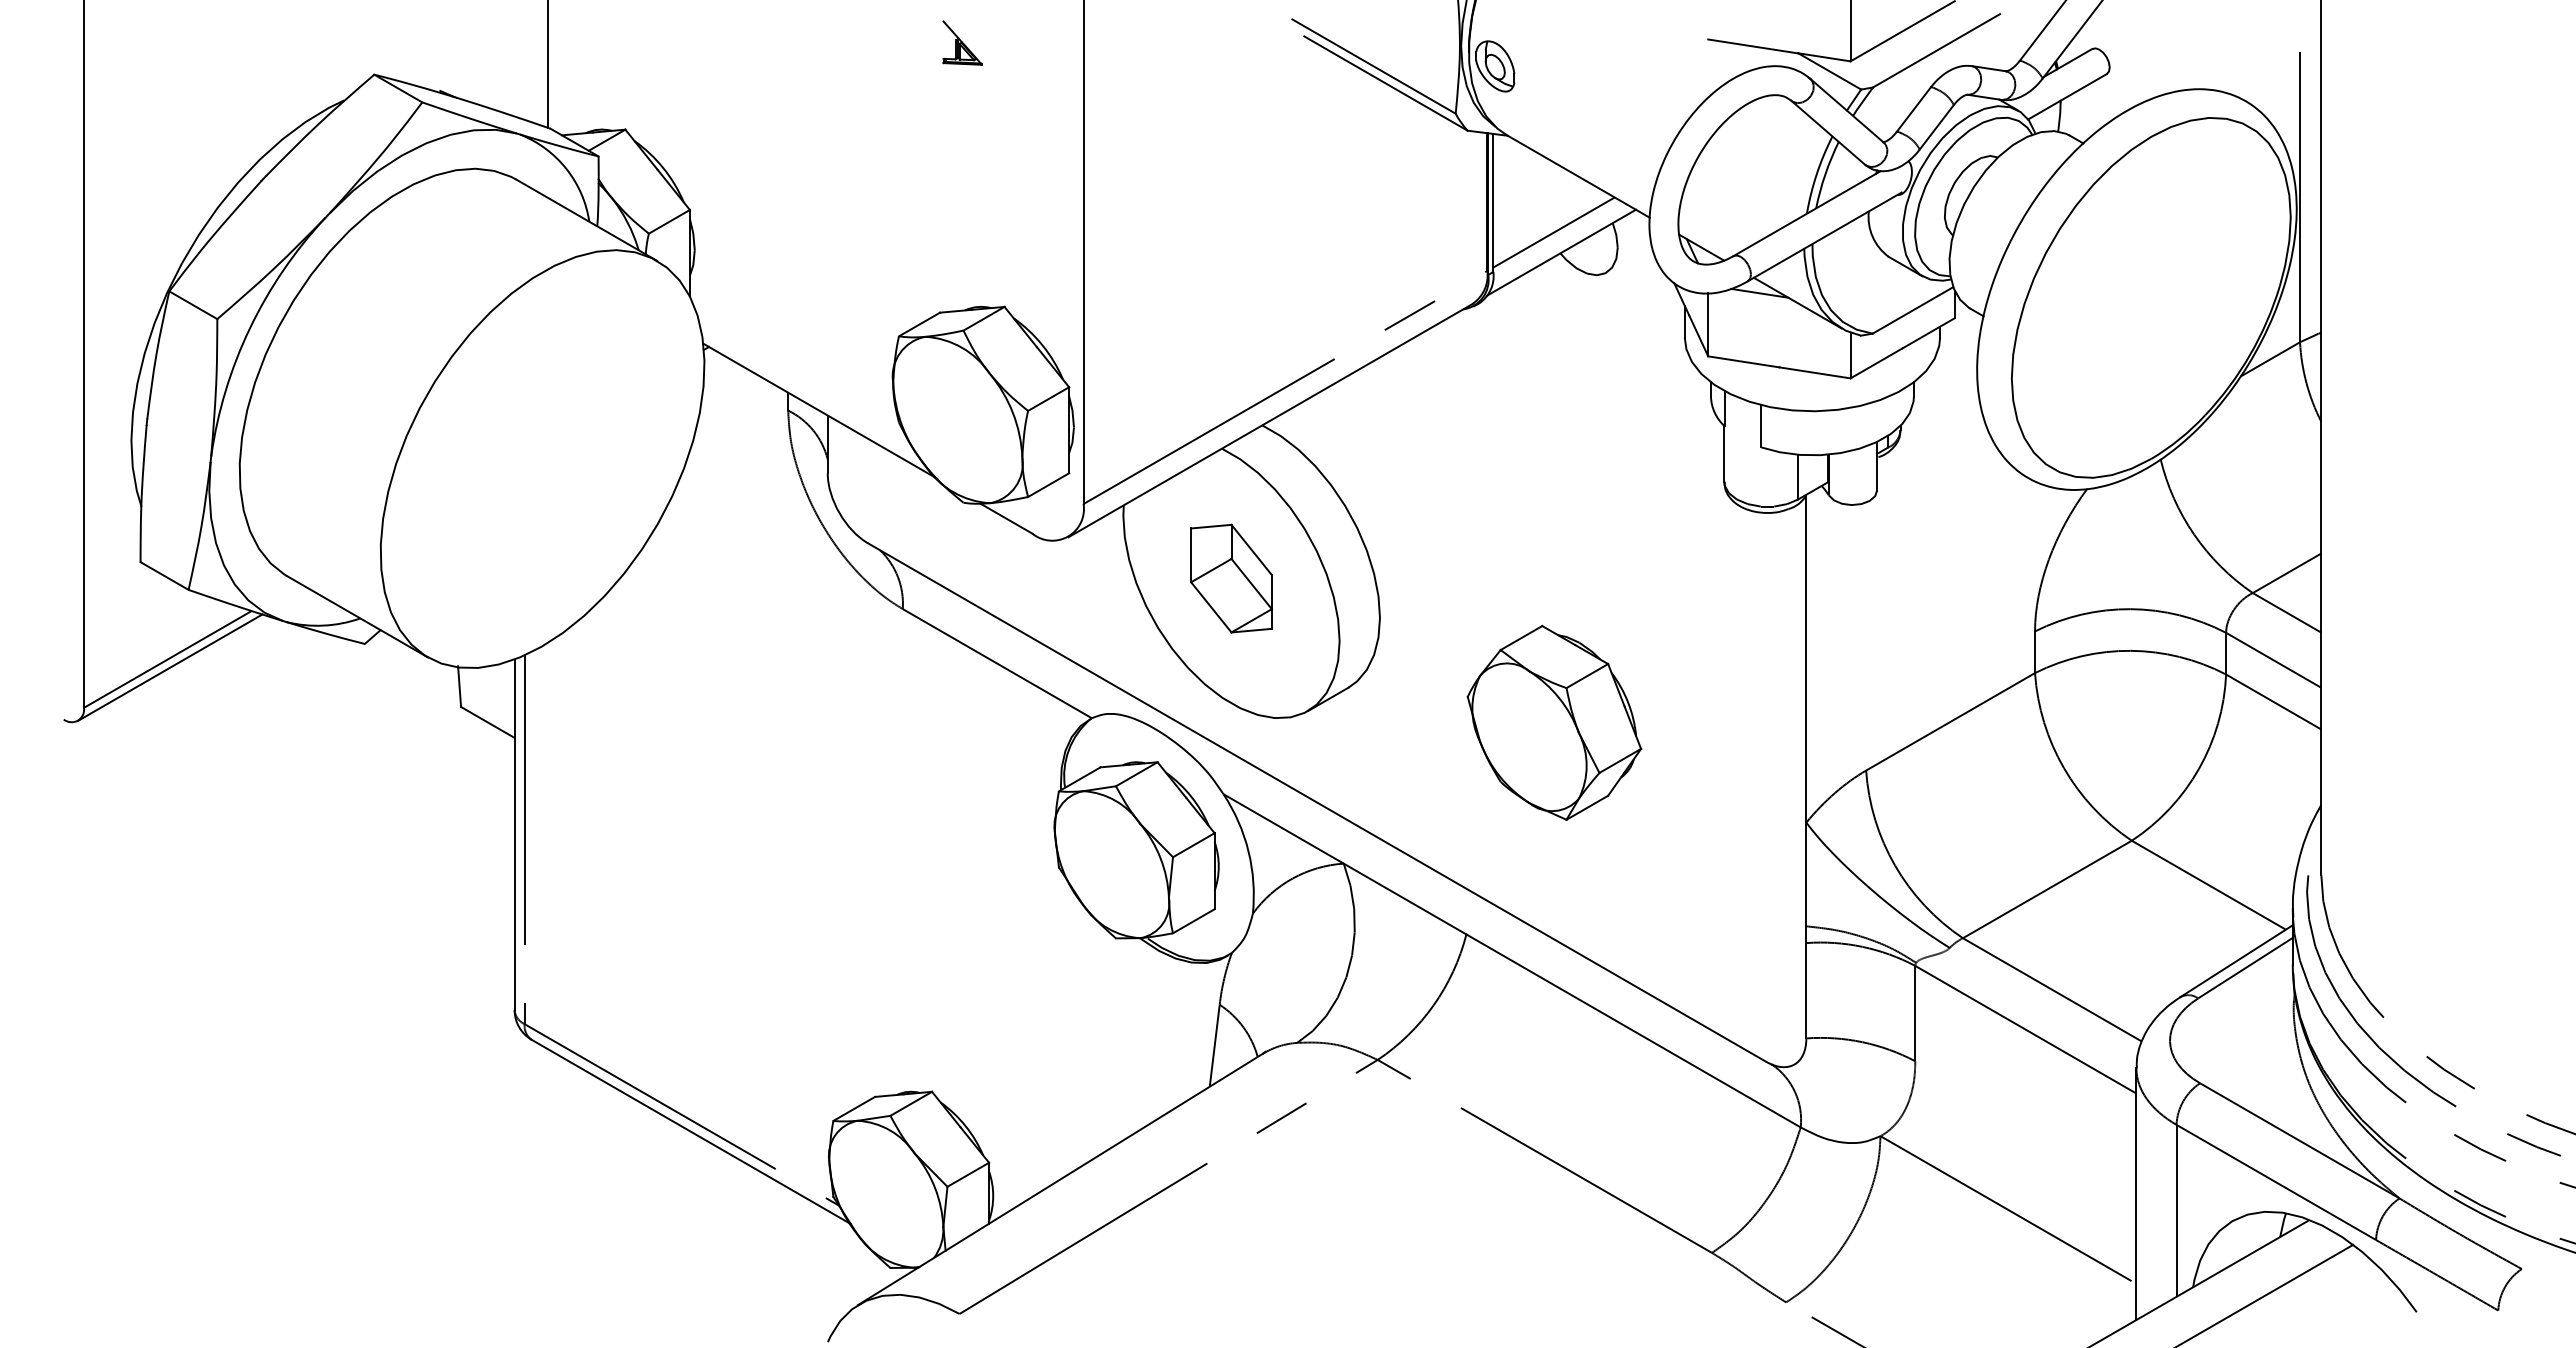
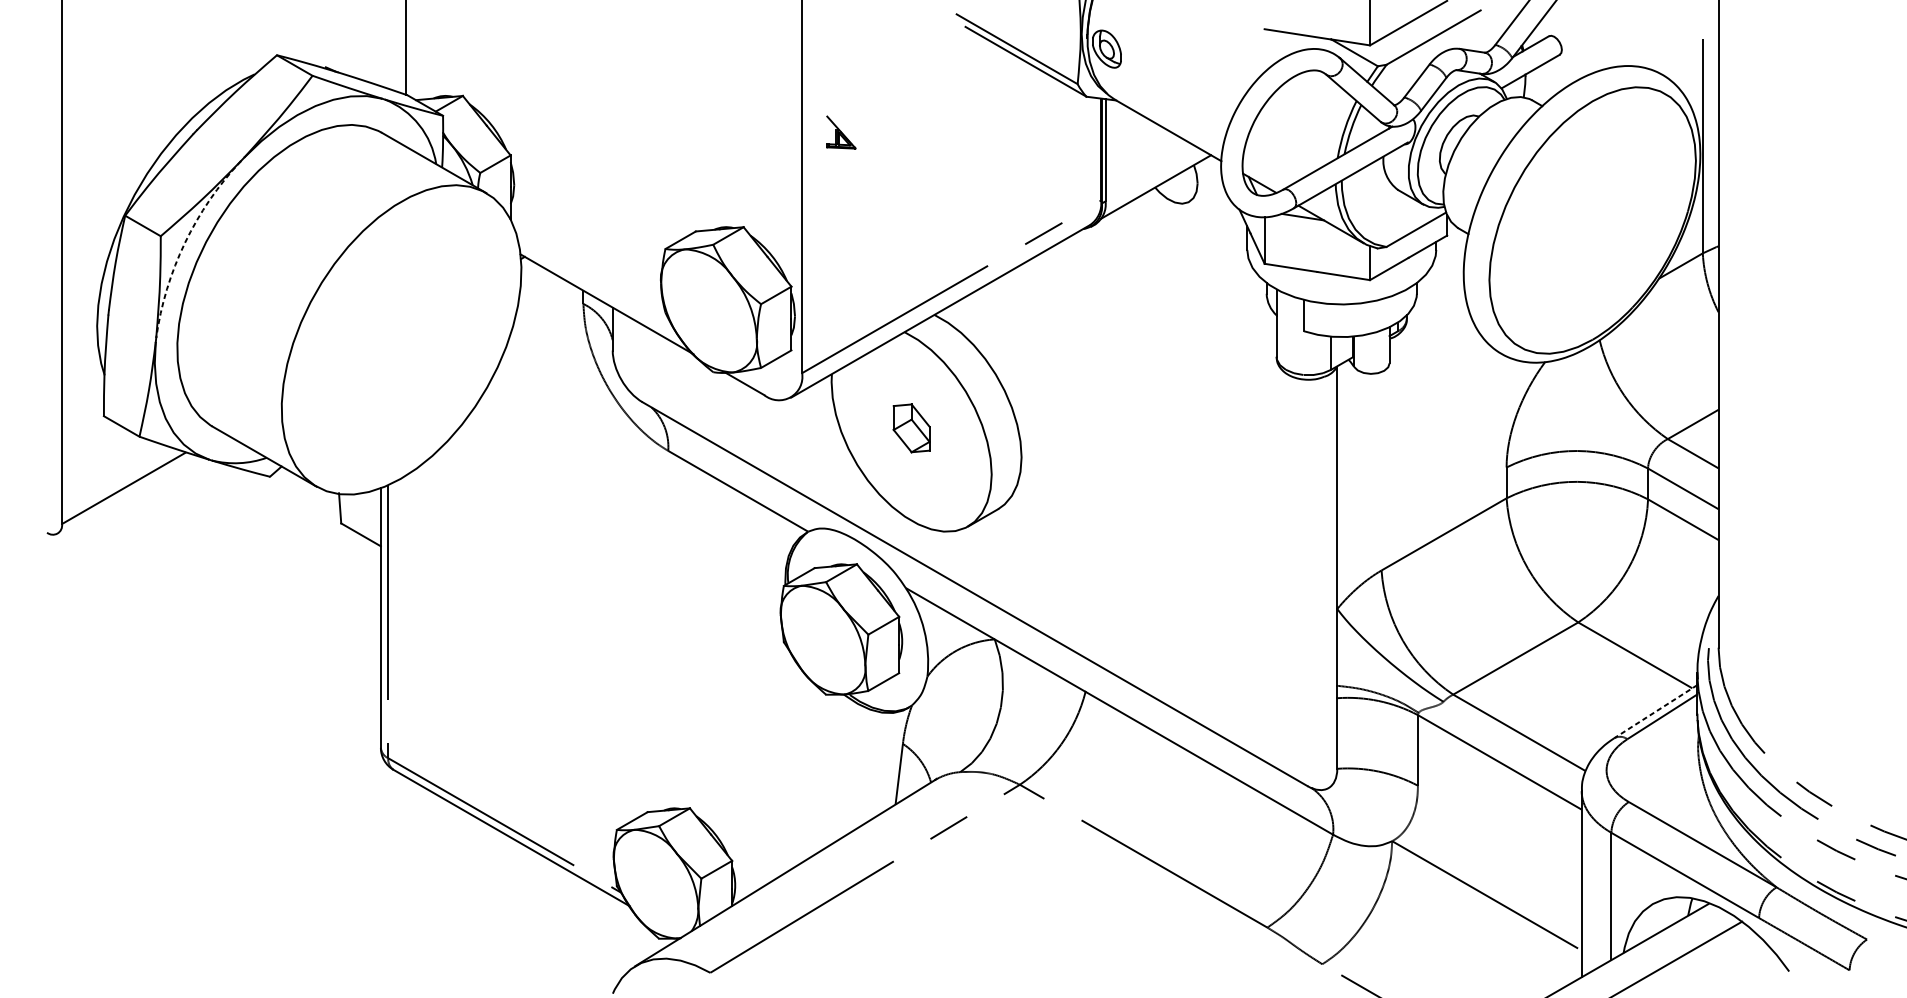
part: (962, 42) -> (841, 132), moved
line: (1553, 232) -> (1150, 172), removed
arc: (250, 328) -> (185, 243), solid -> dashed
part: (1231, 578) -> (911, 428), size x0.6
line: (170, 667) -> (126, 494), removed
part: (1554, 722) -> (1150, 534), removed
line: (2236, 961) -> (1655, 711), solid -> dashed

